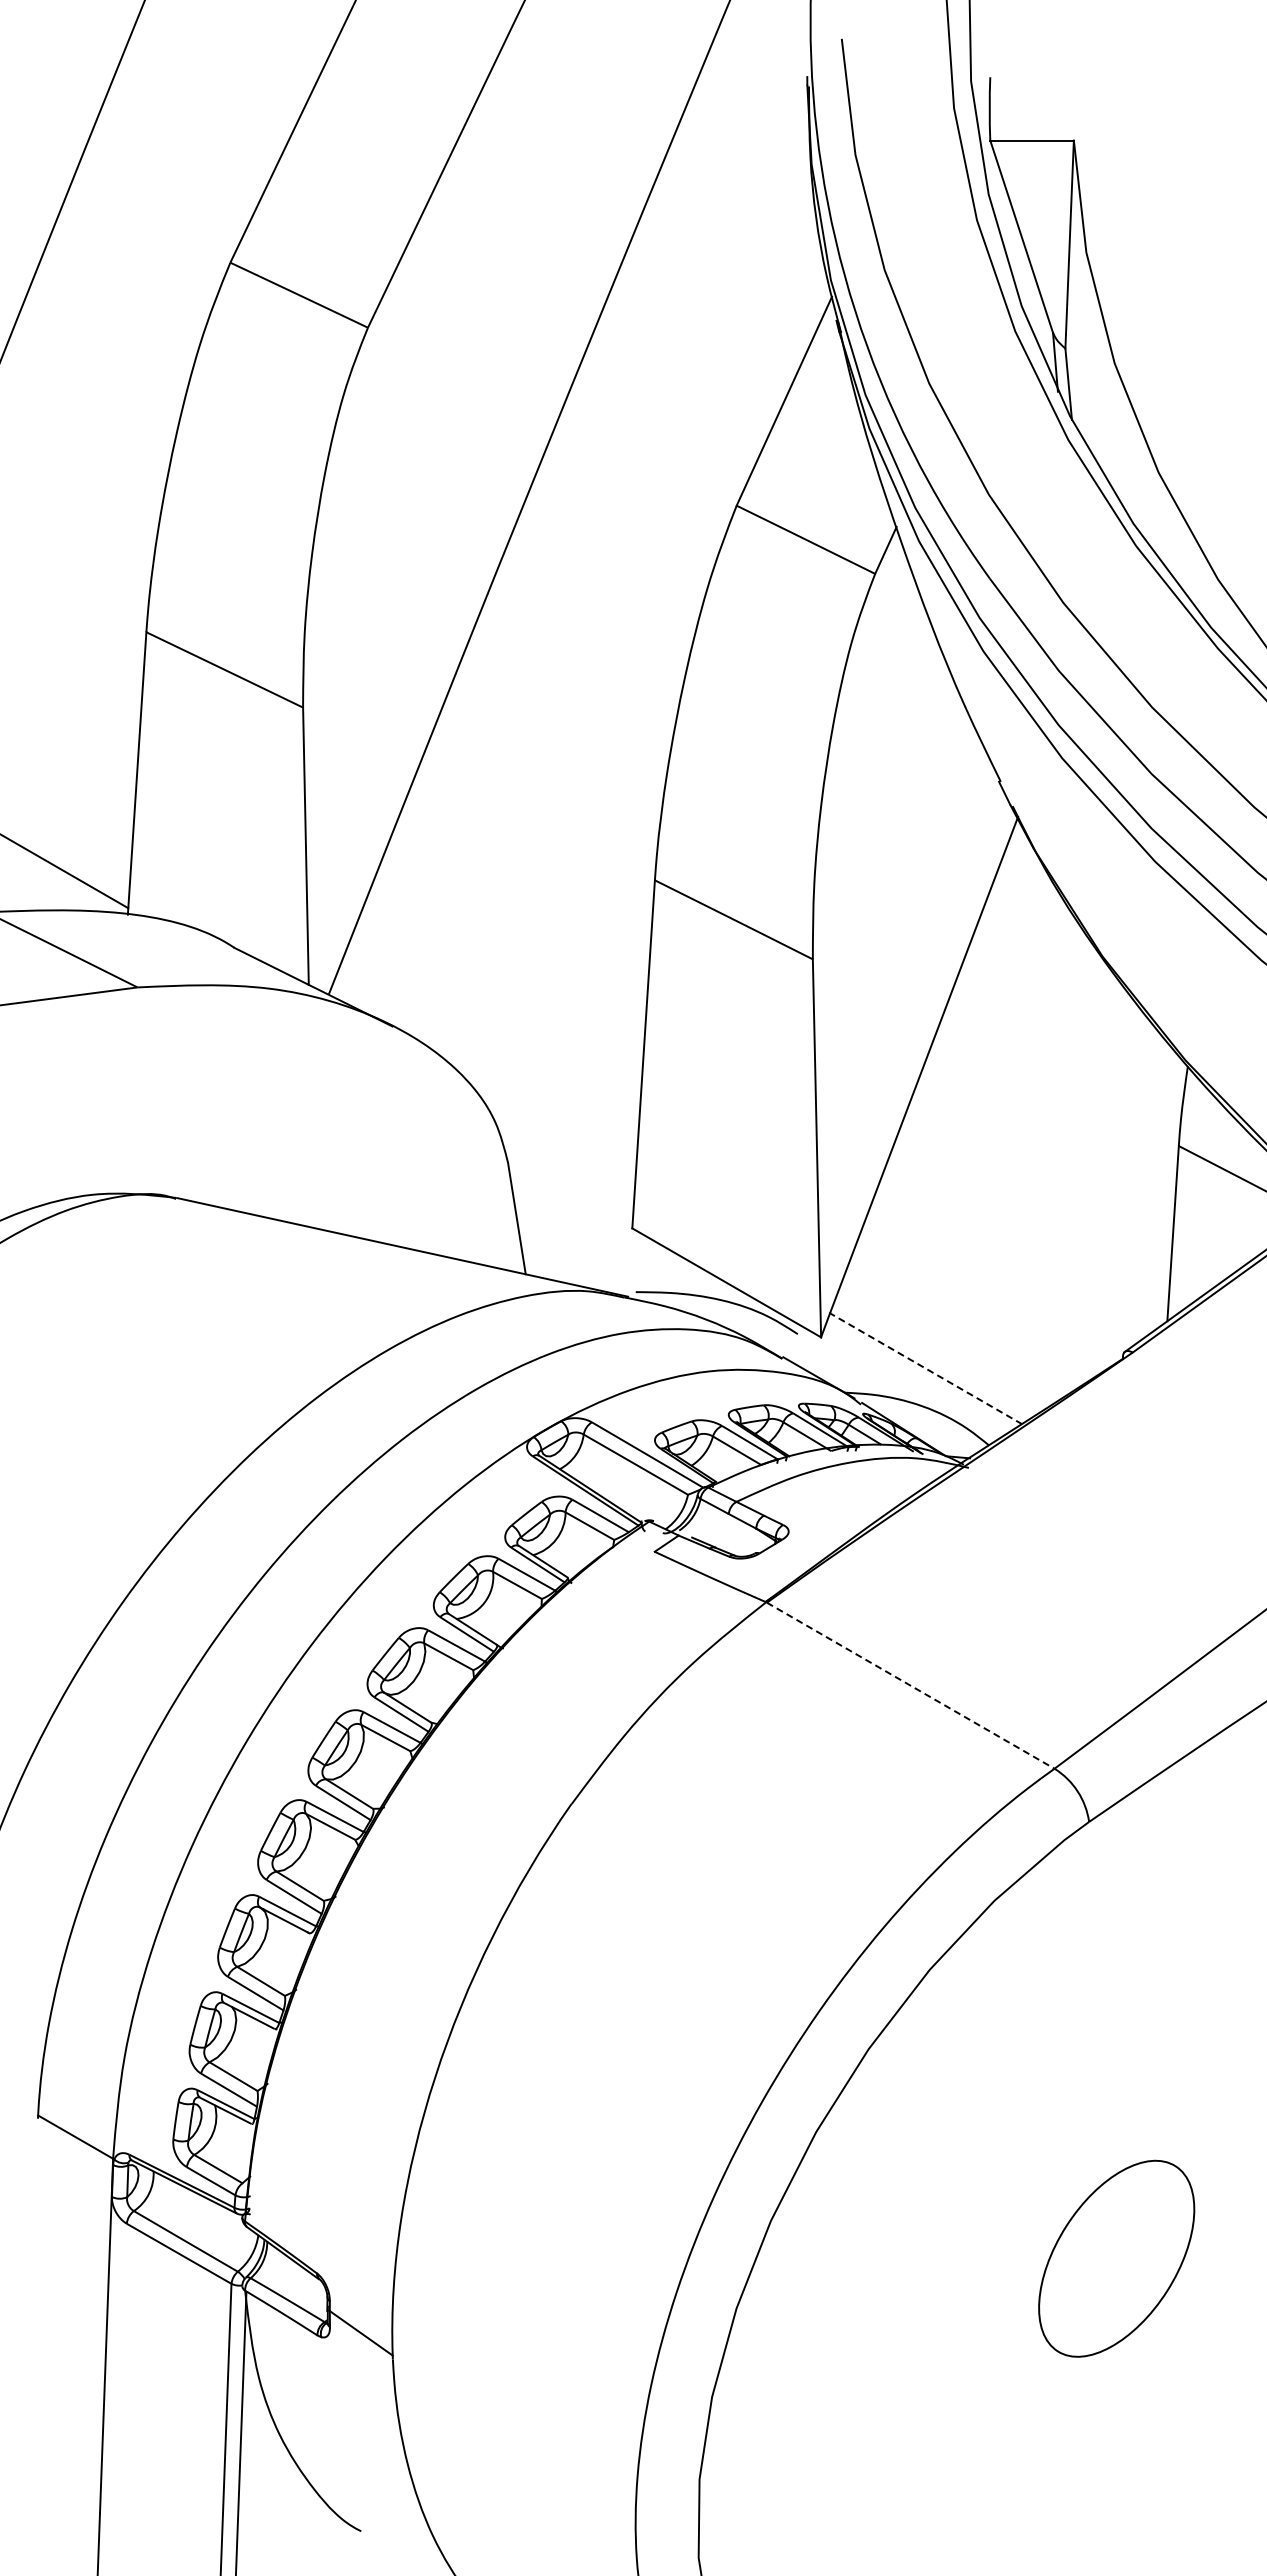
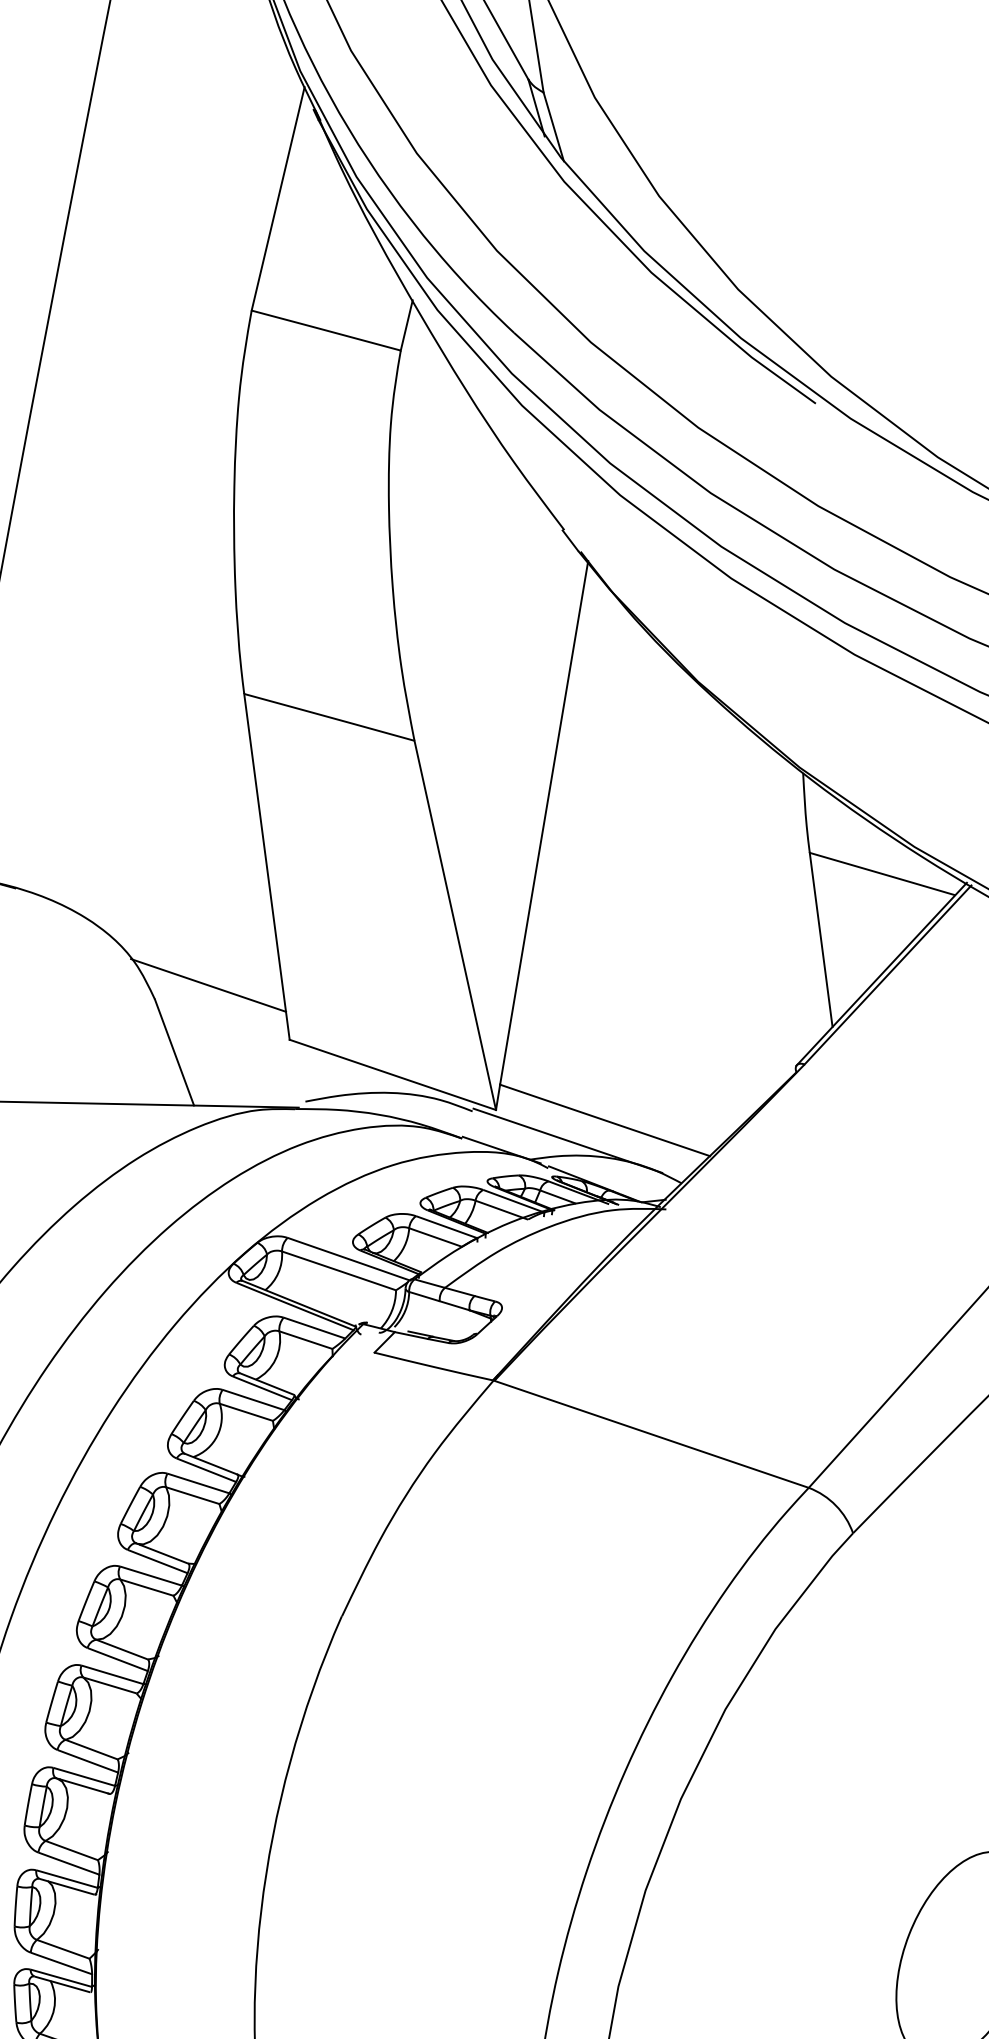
line: (563, 1159) -> (208, 985), added
line: (926, 1368) -> (605, 1120), dashed -> solid
line: (885, 1381) -> (567, 1140), added
line: (911, 1685) -> (652, 1433), dashed -> solid

